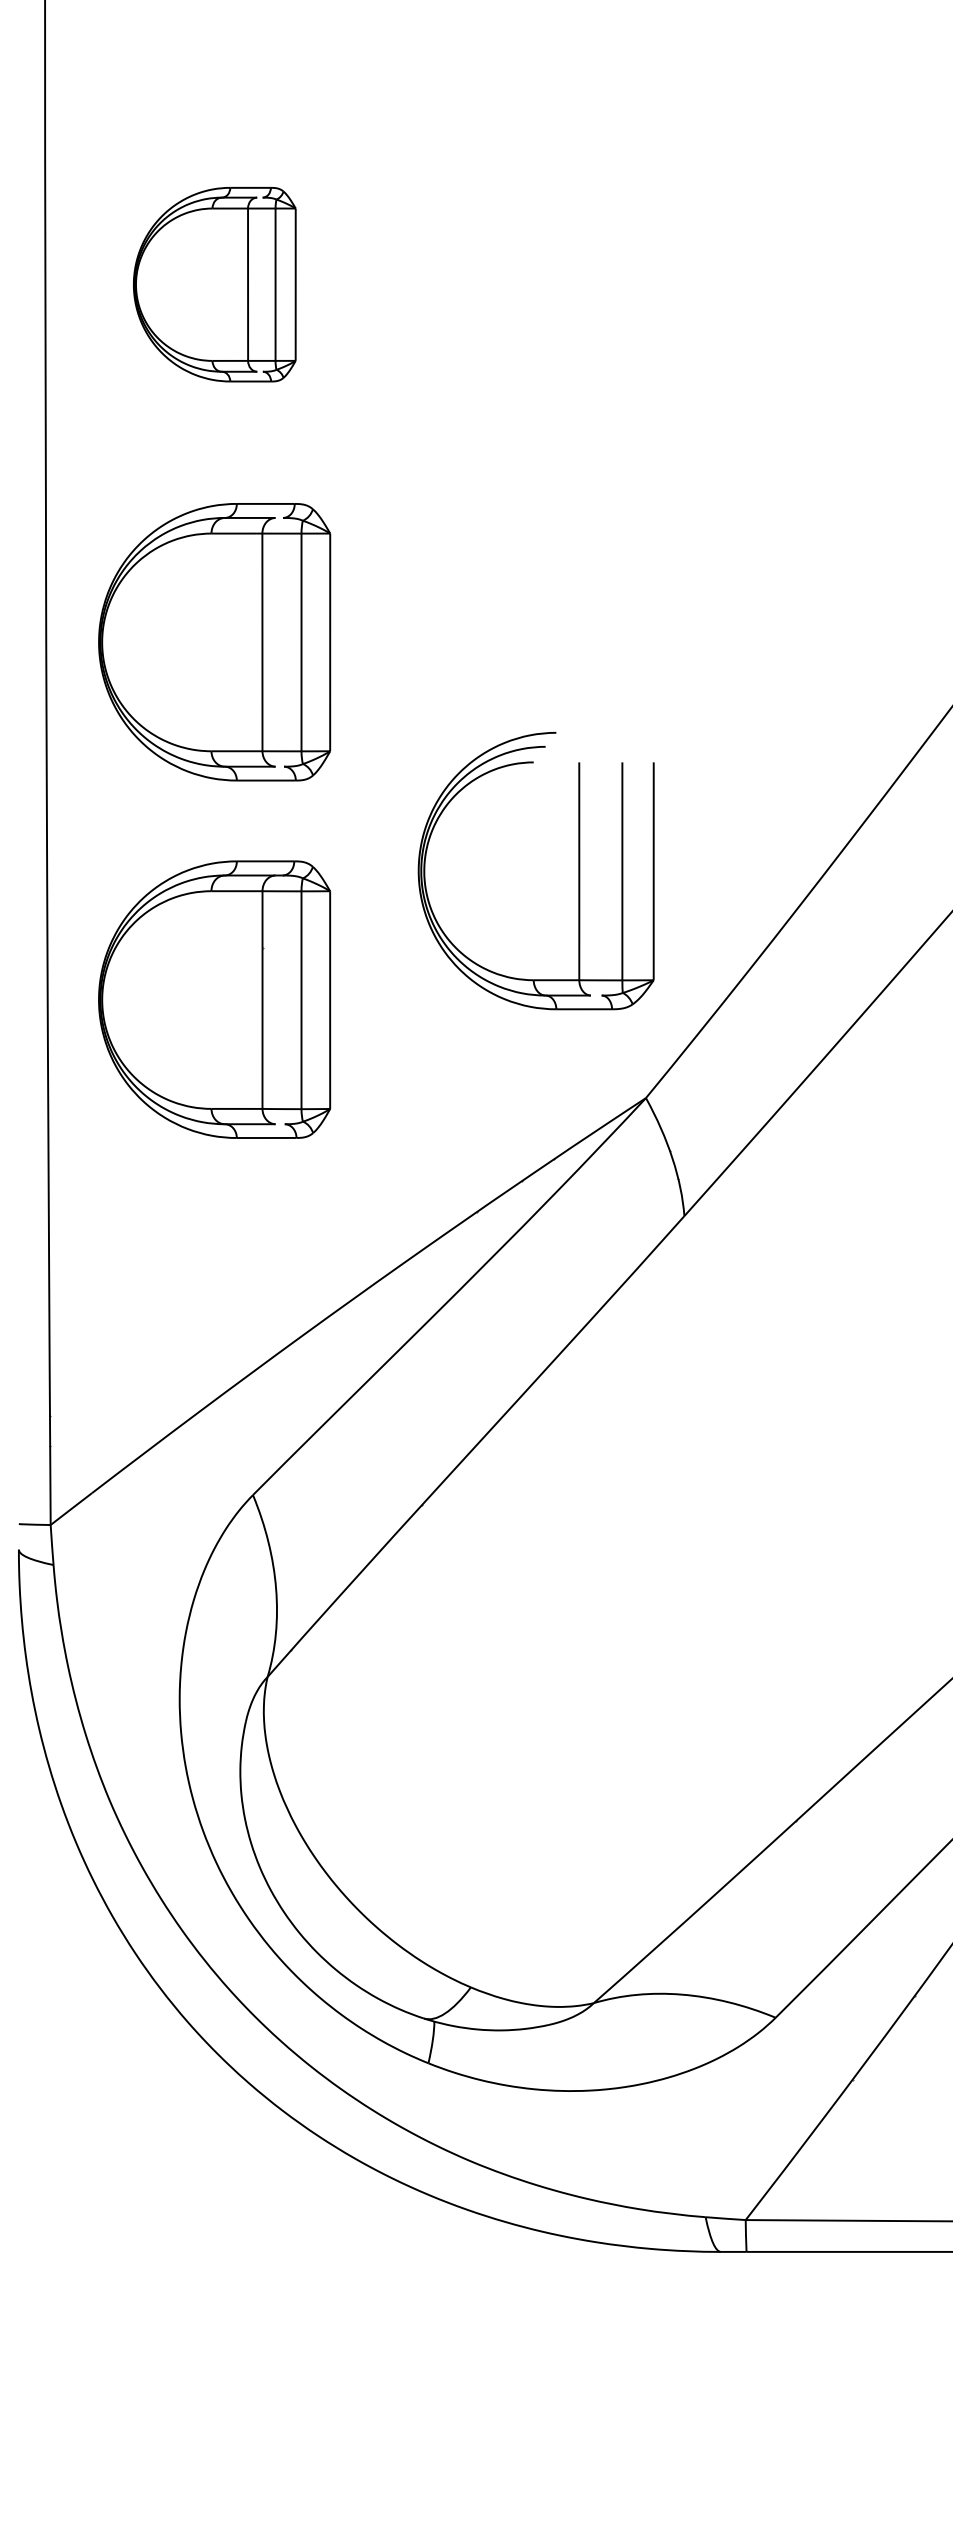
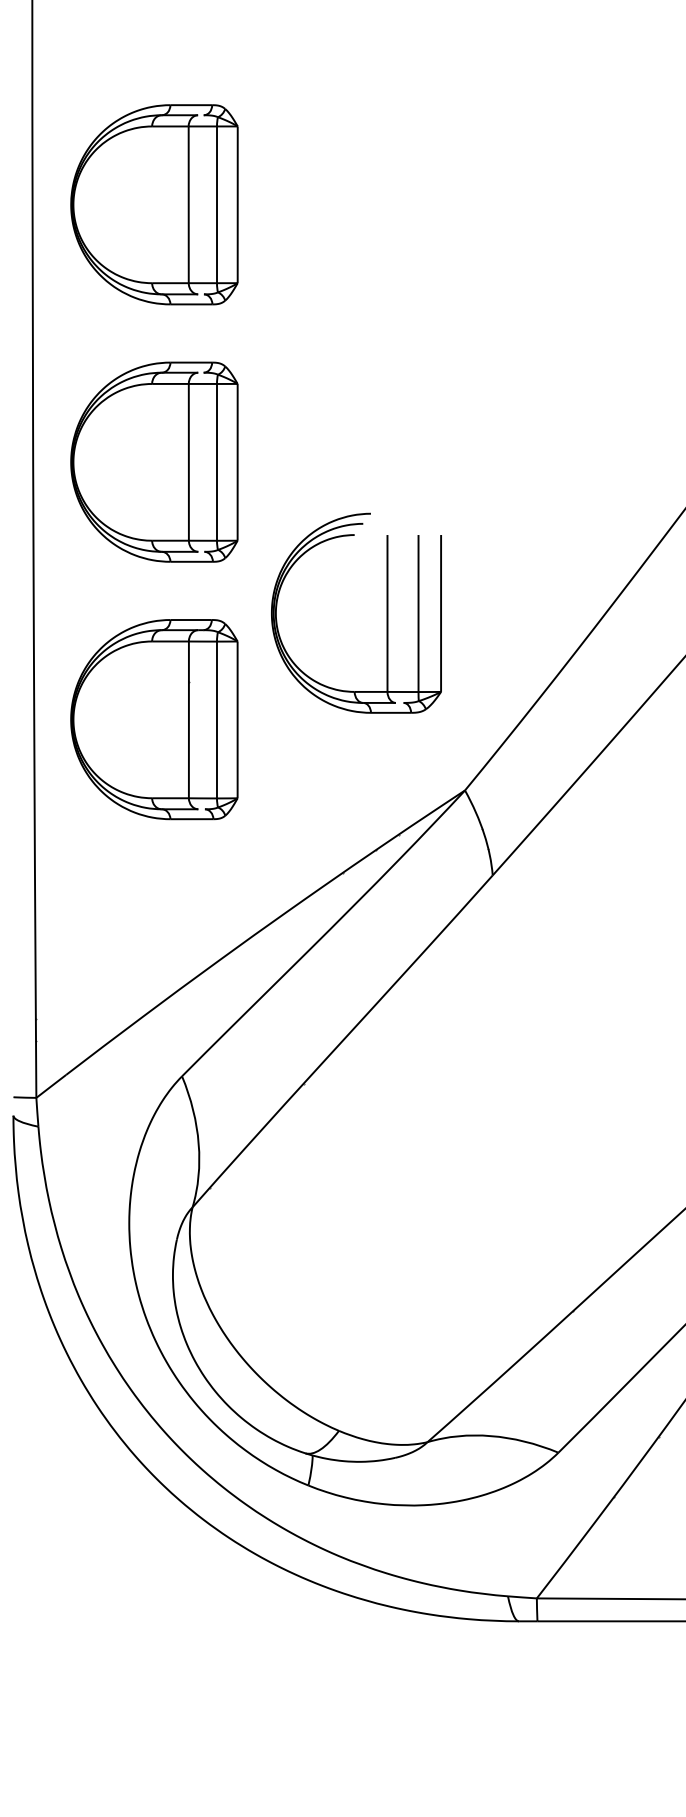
part: (214, 284) -> (154, 204), size x1.43
part: (578, 871) -> (386, 613), moved

